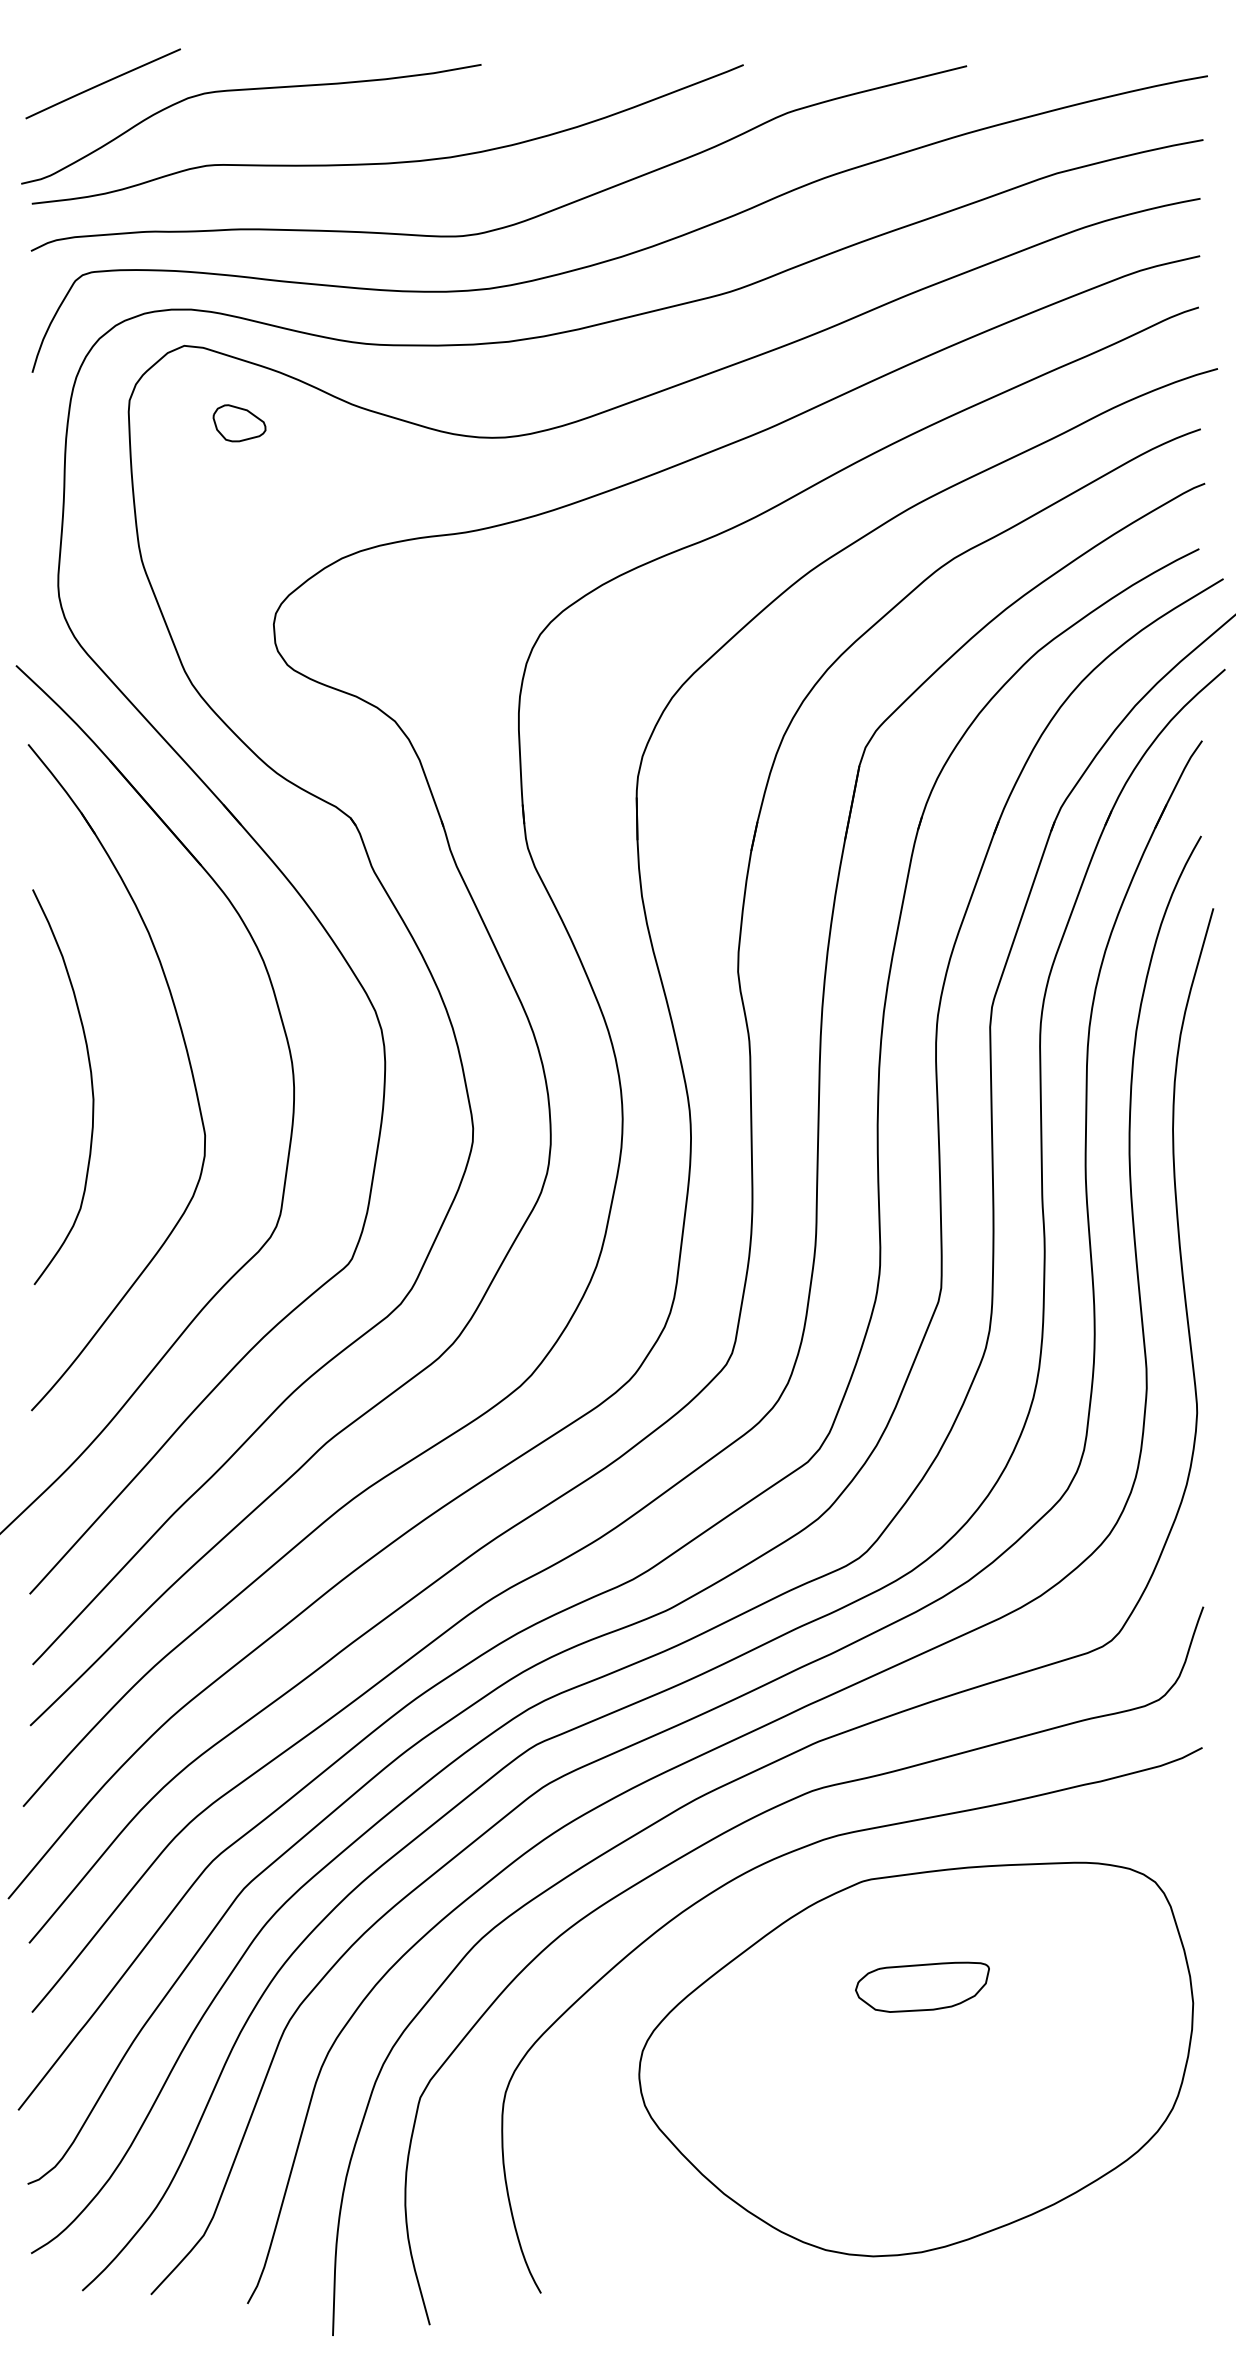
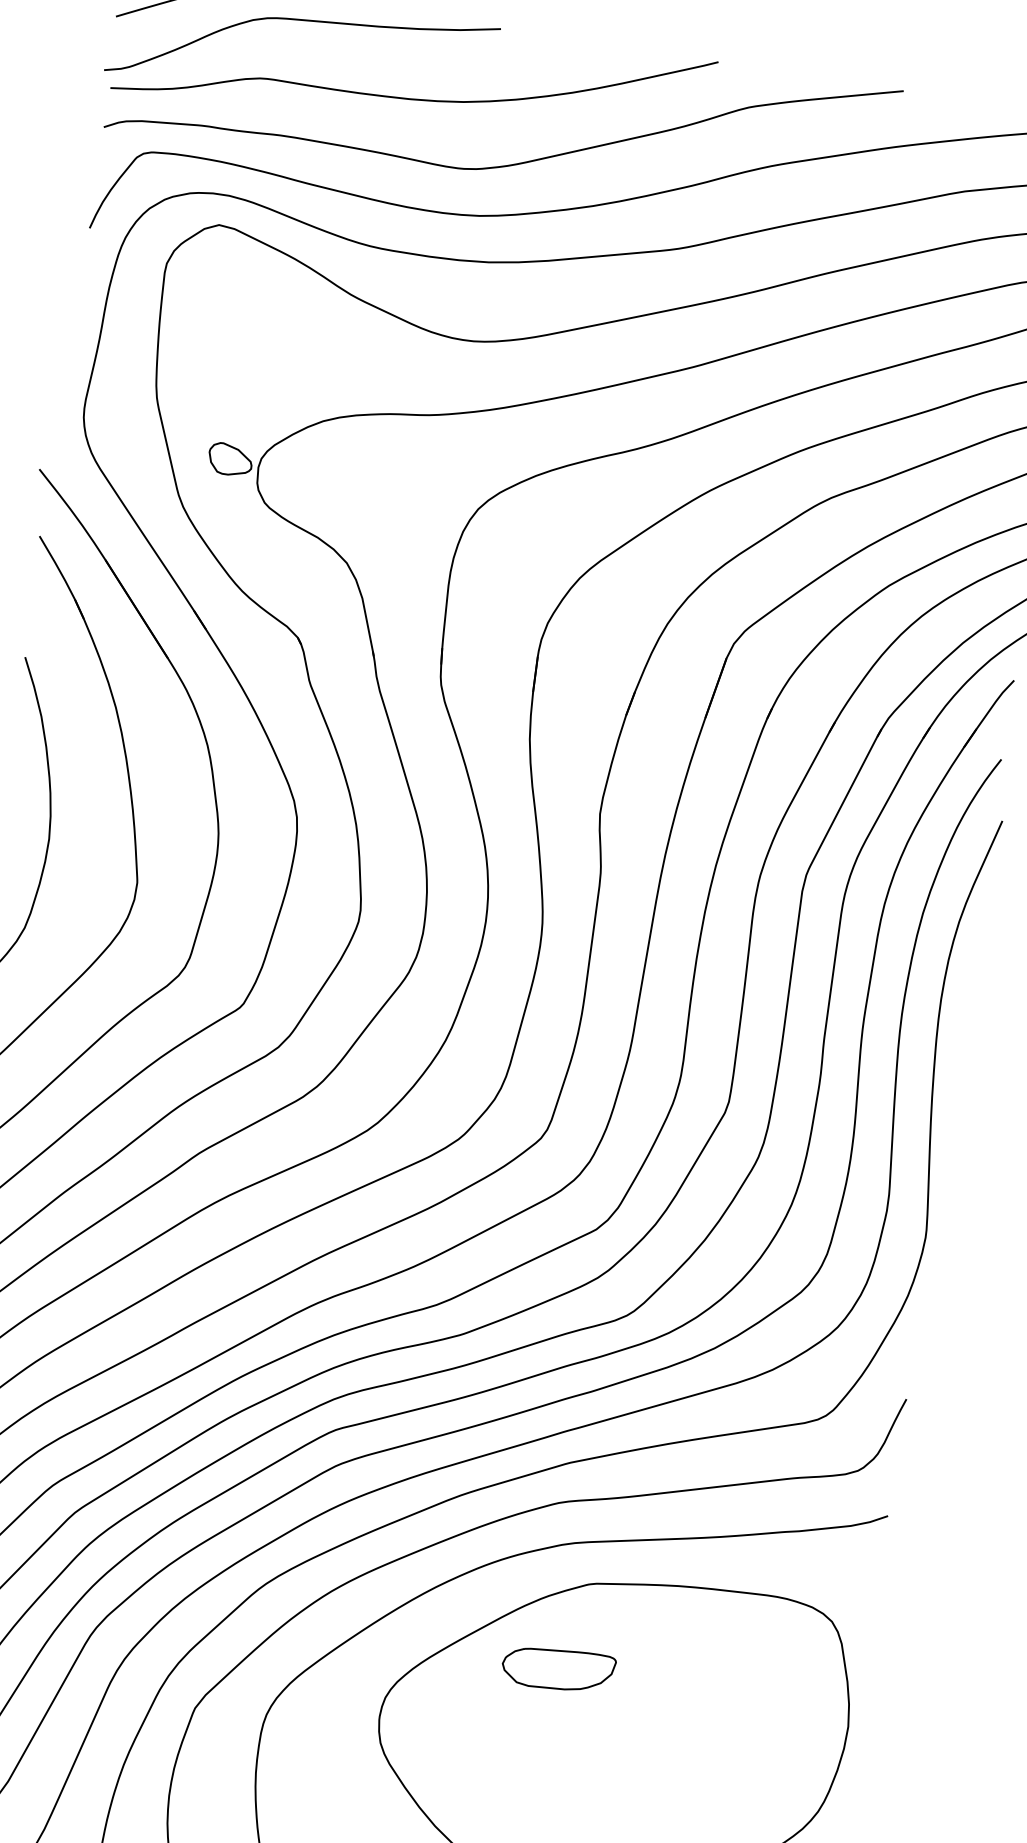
part: (239, 423) -> (230, 459), moved
part: (922, 1986) -> (558, 1668), moved

